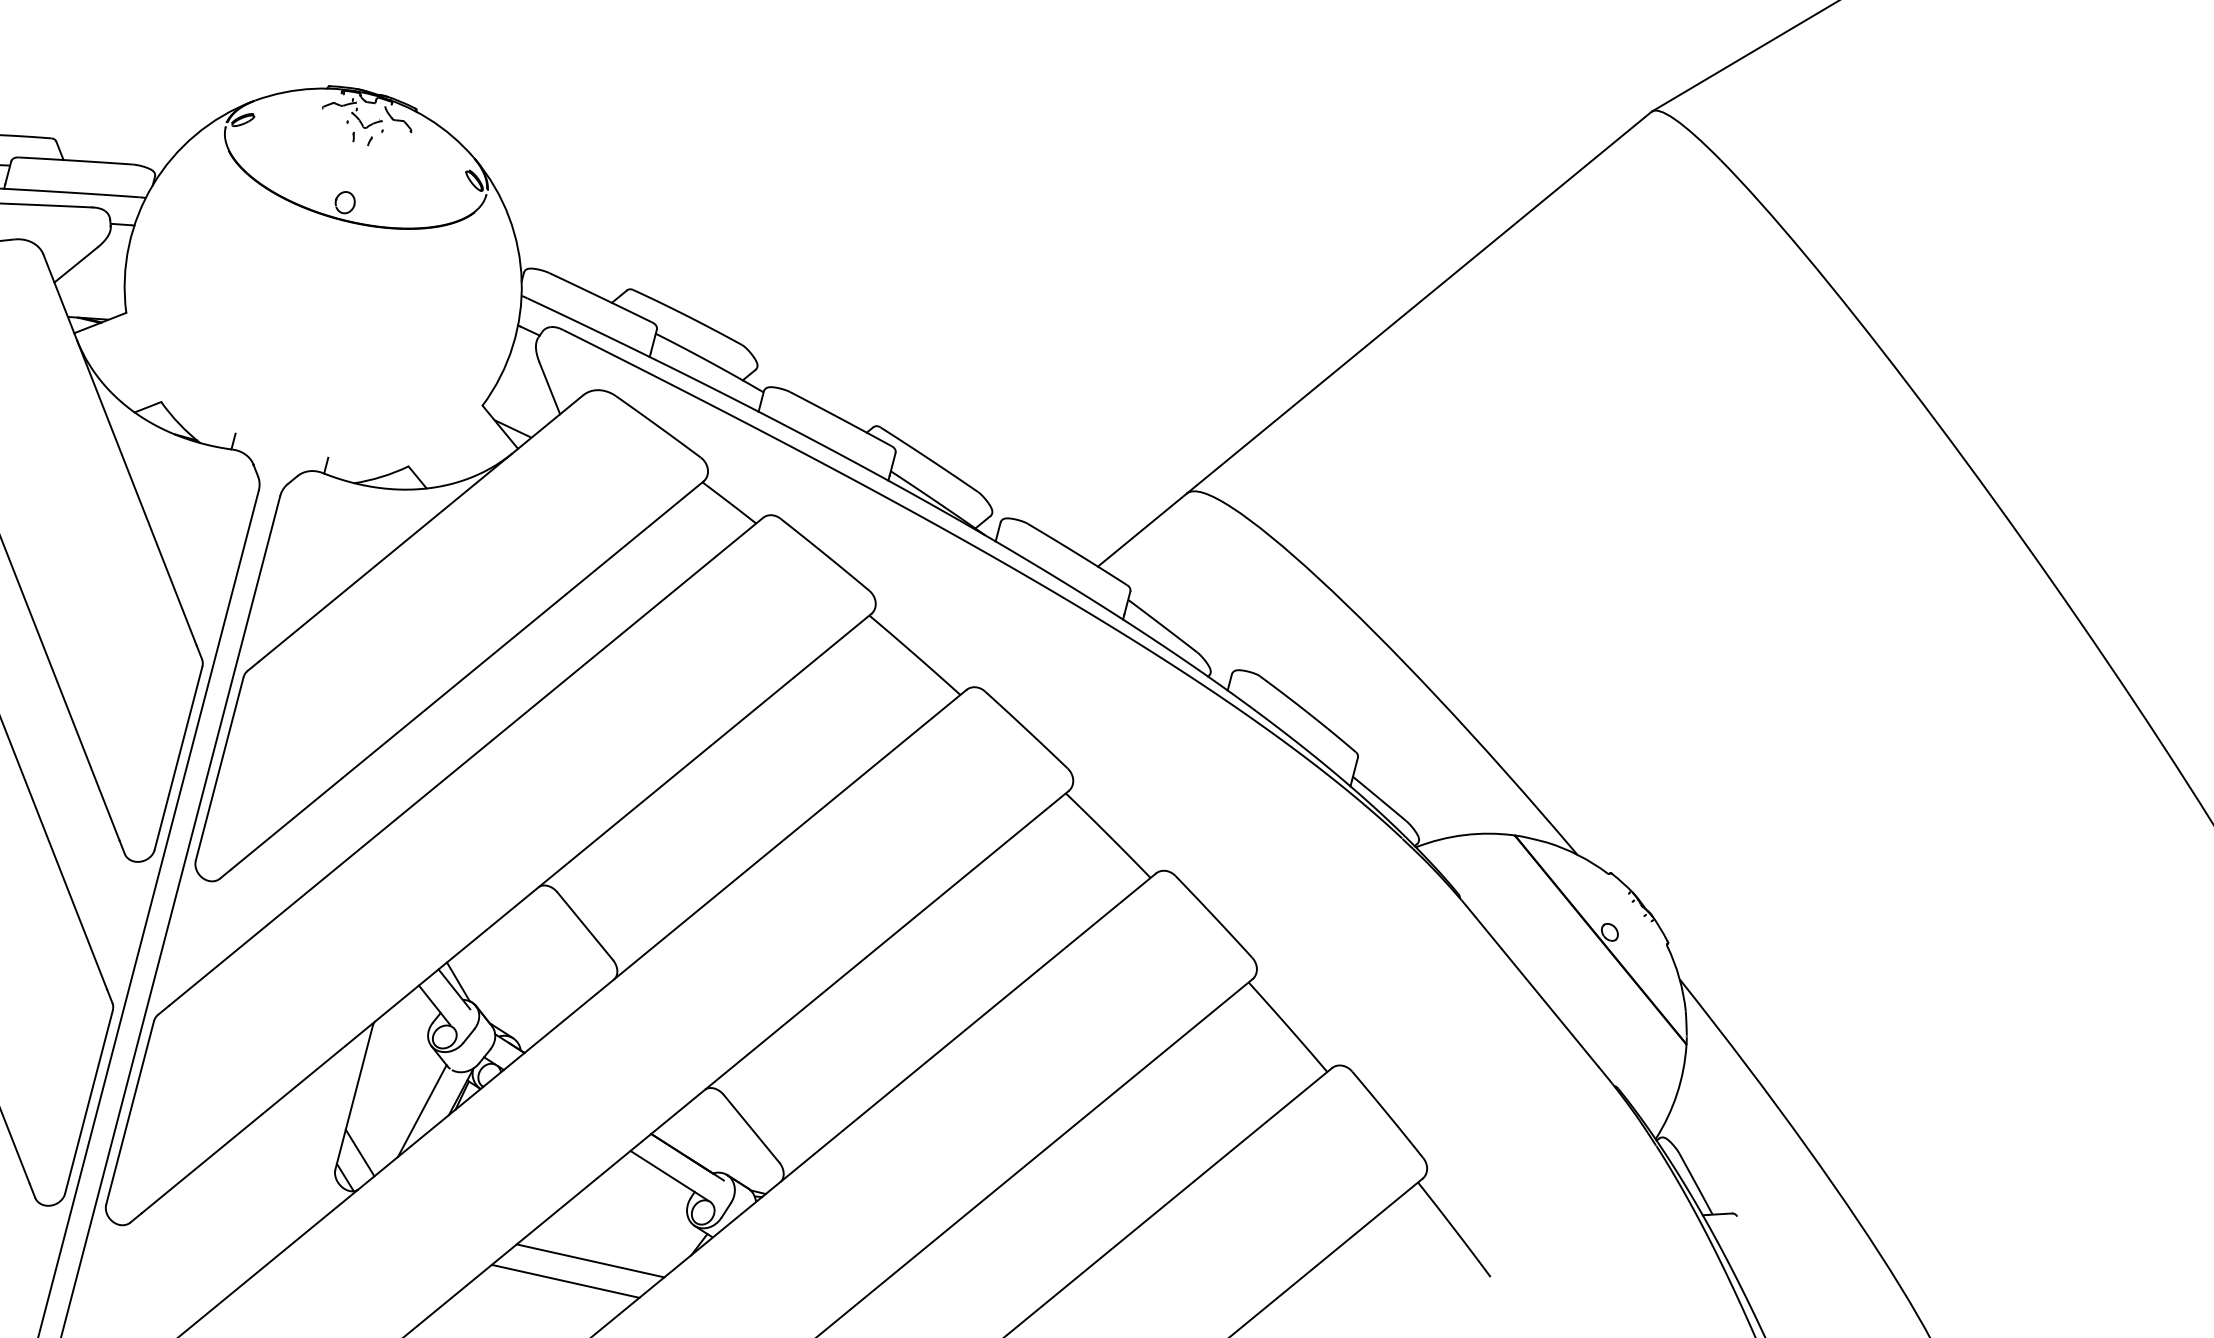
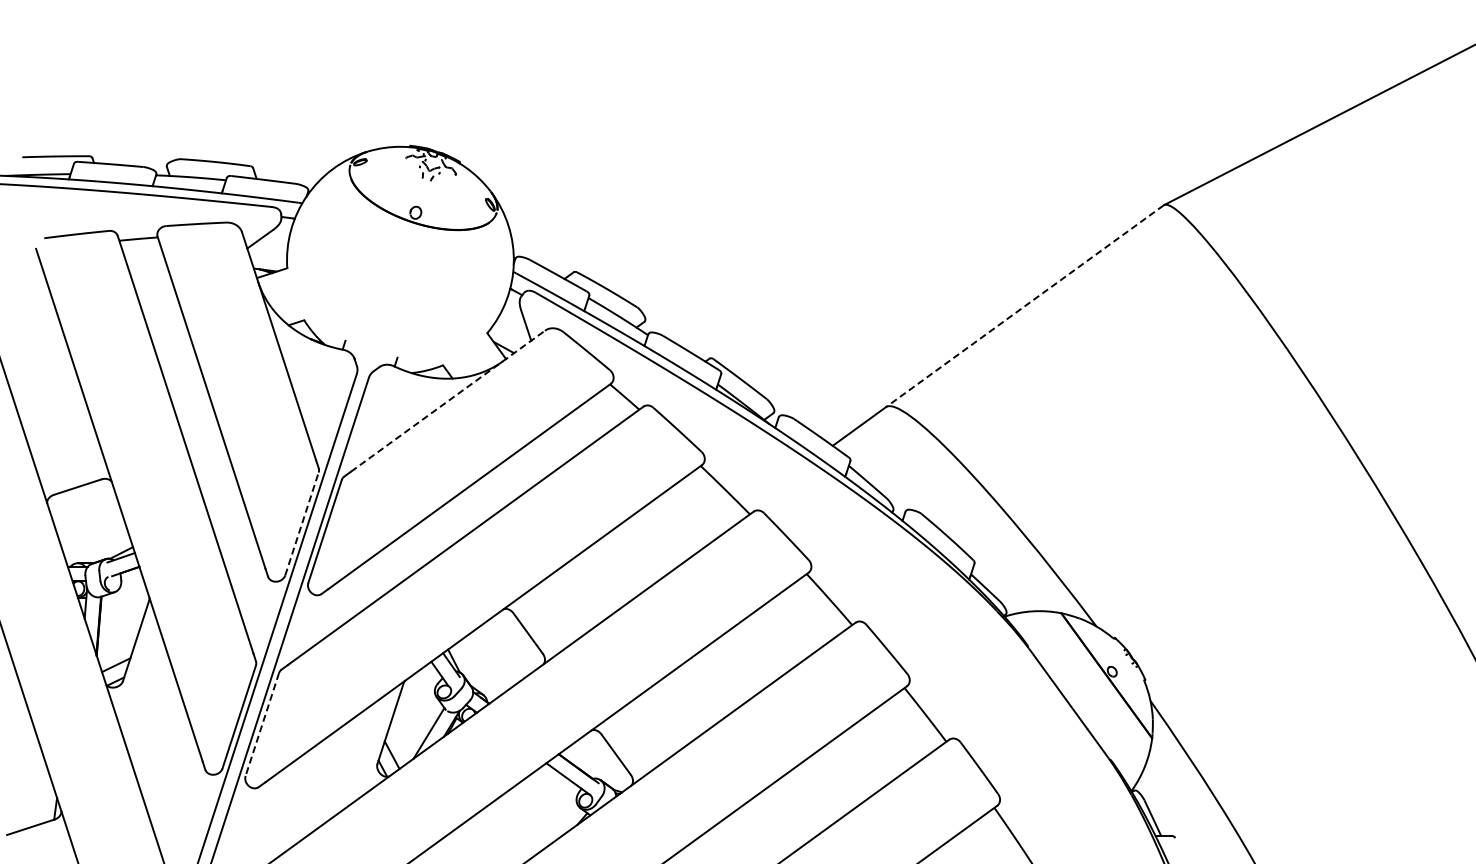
line: (1418, 303) -> (1024, 306), solid -> dashed
line: (421, 529) -> (448, 401), solid -> dashed
line: (179, 757) -> (302, 523), solid -> dashed
line: (130, 1114) -> (262, 725), solid -> dashed
line: (589, 1260) -> (519, 824), removed
line: (564, 1281) -> (504, 835), removed

